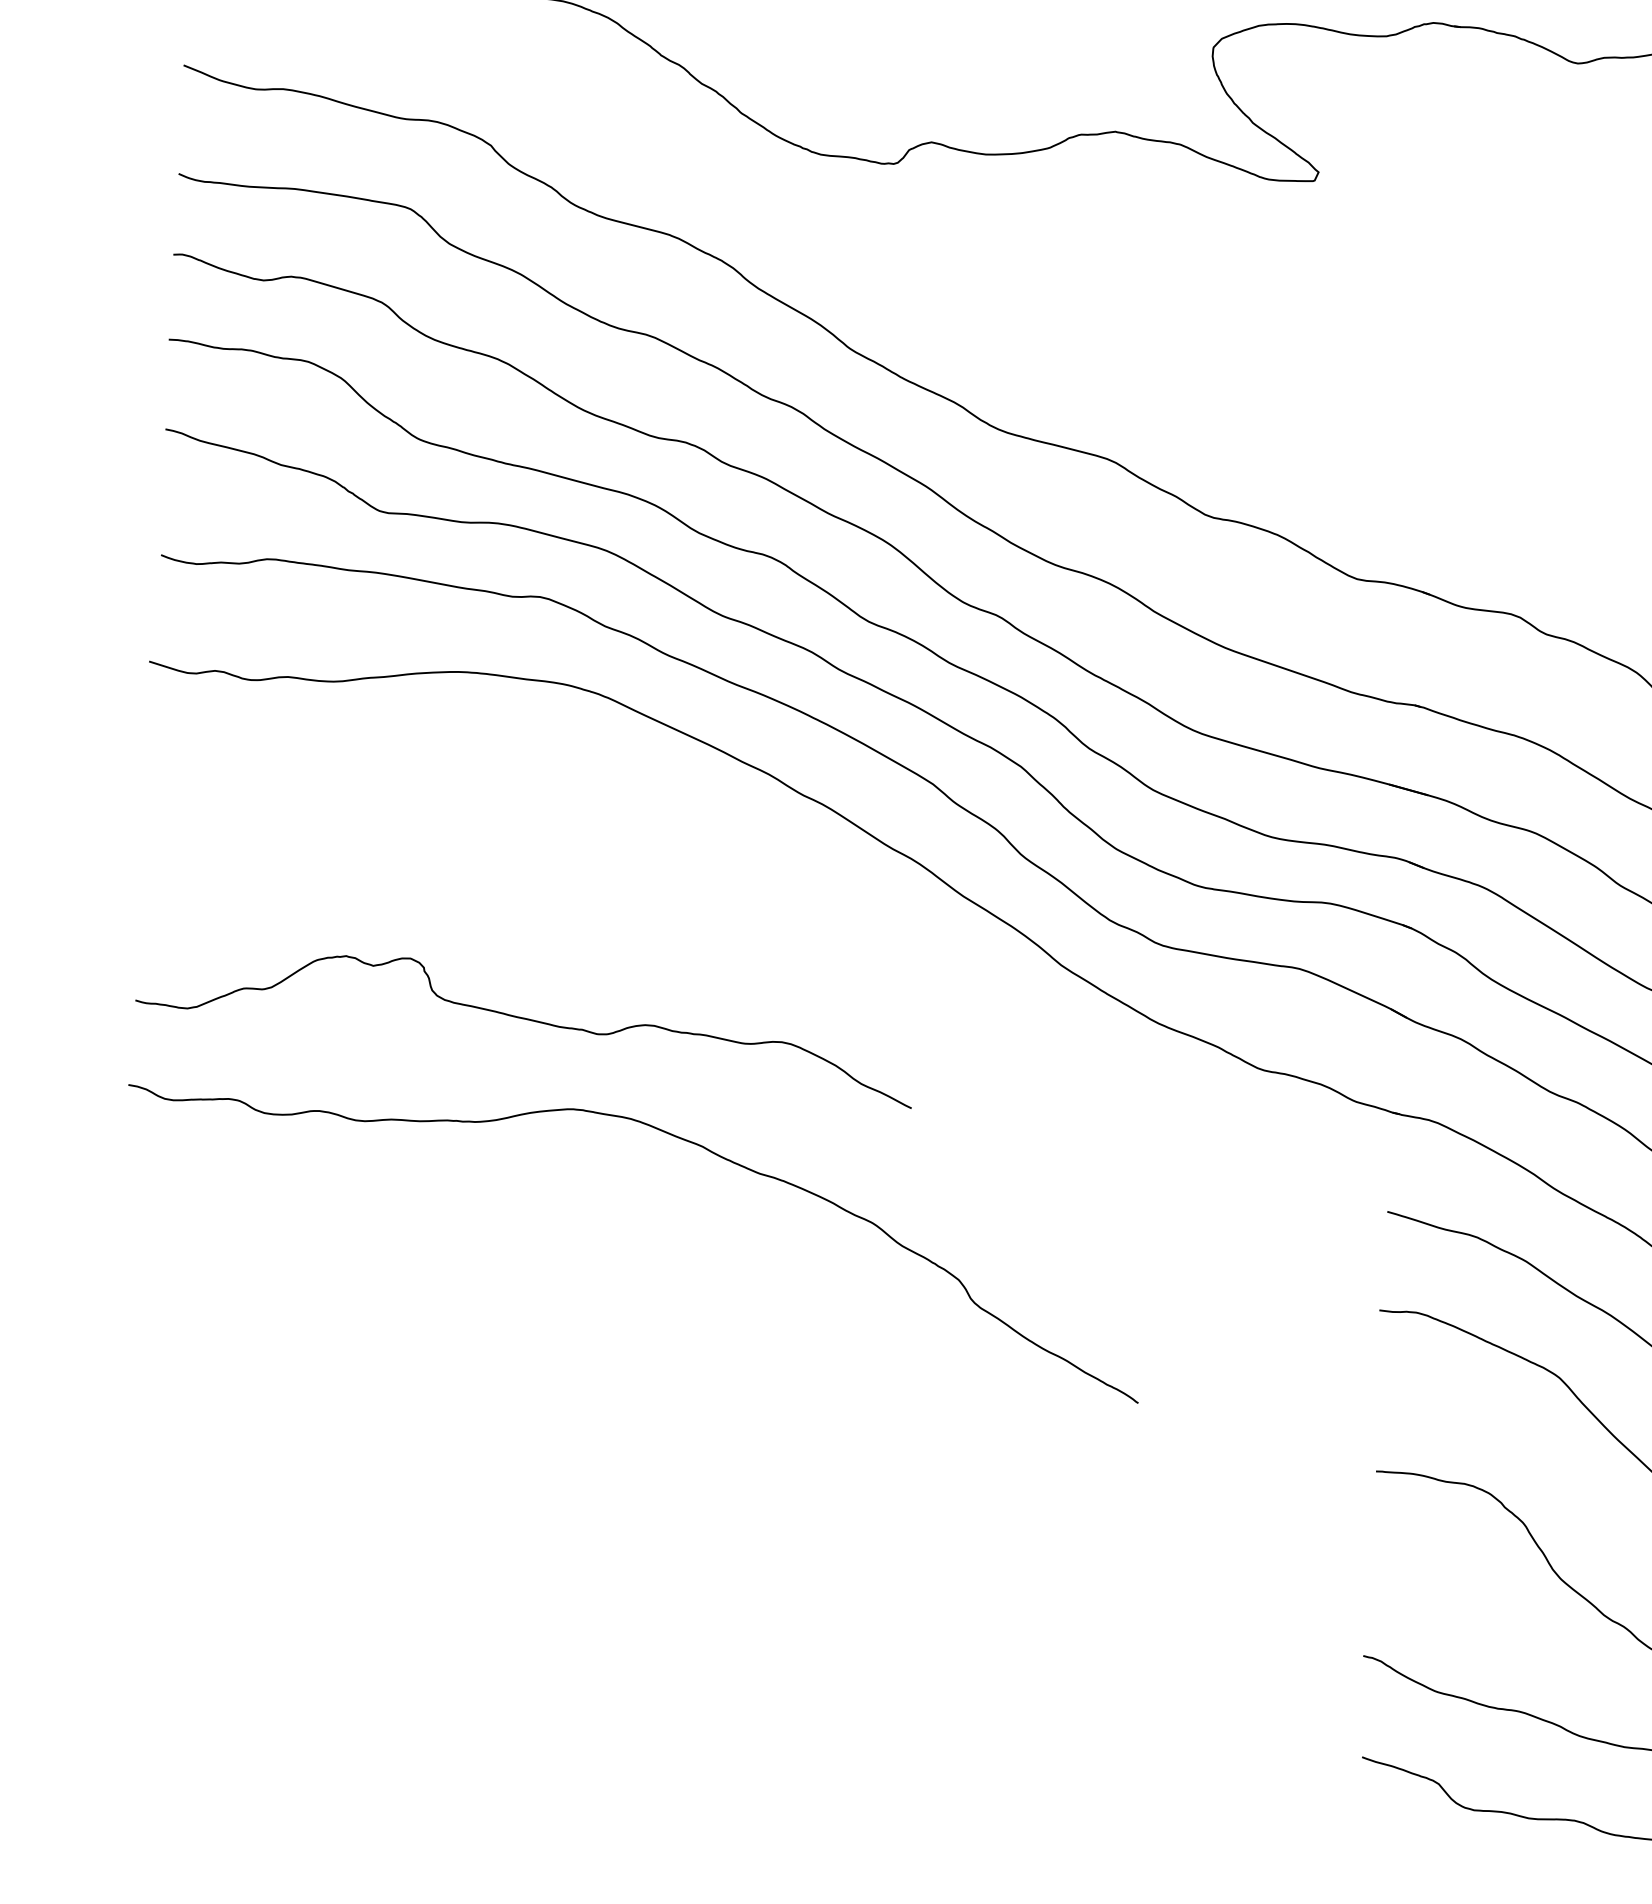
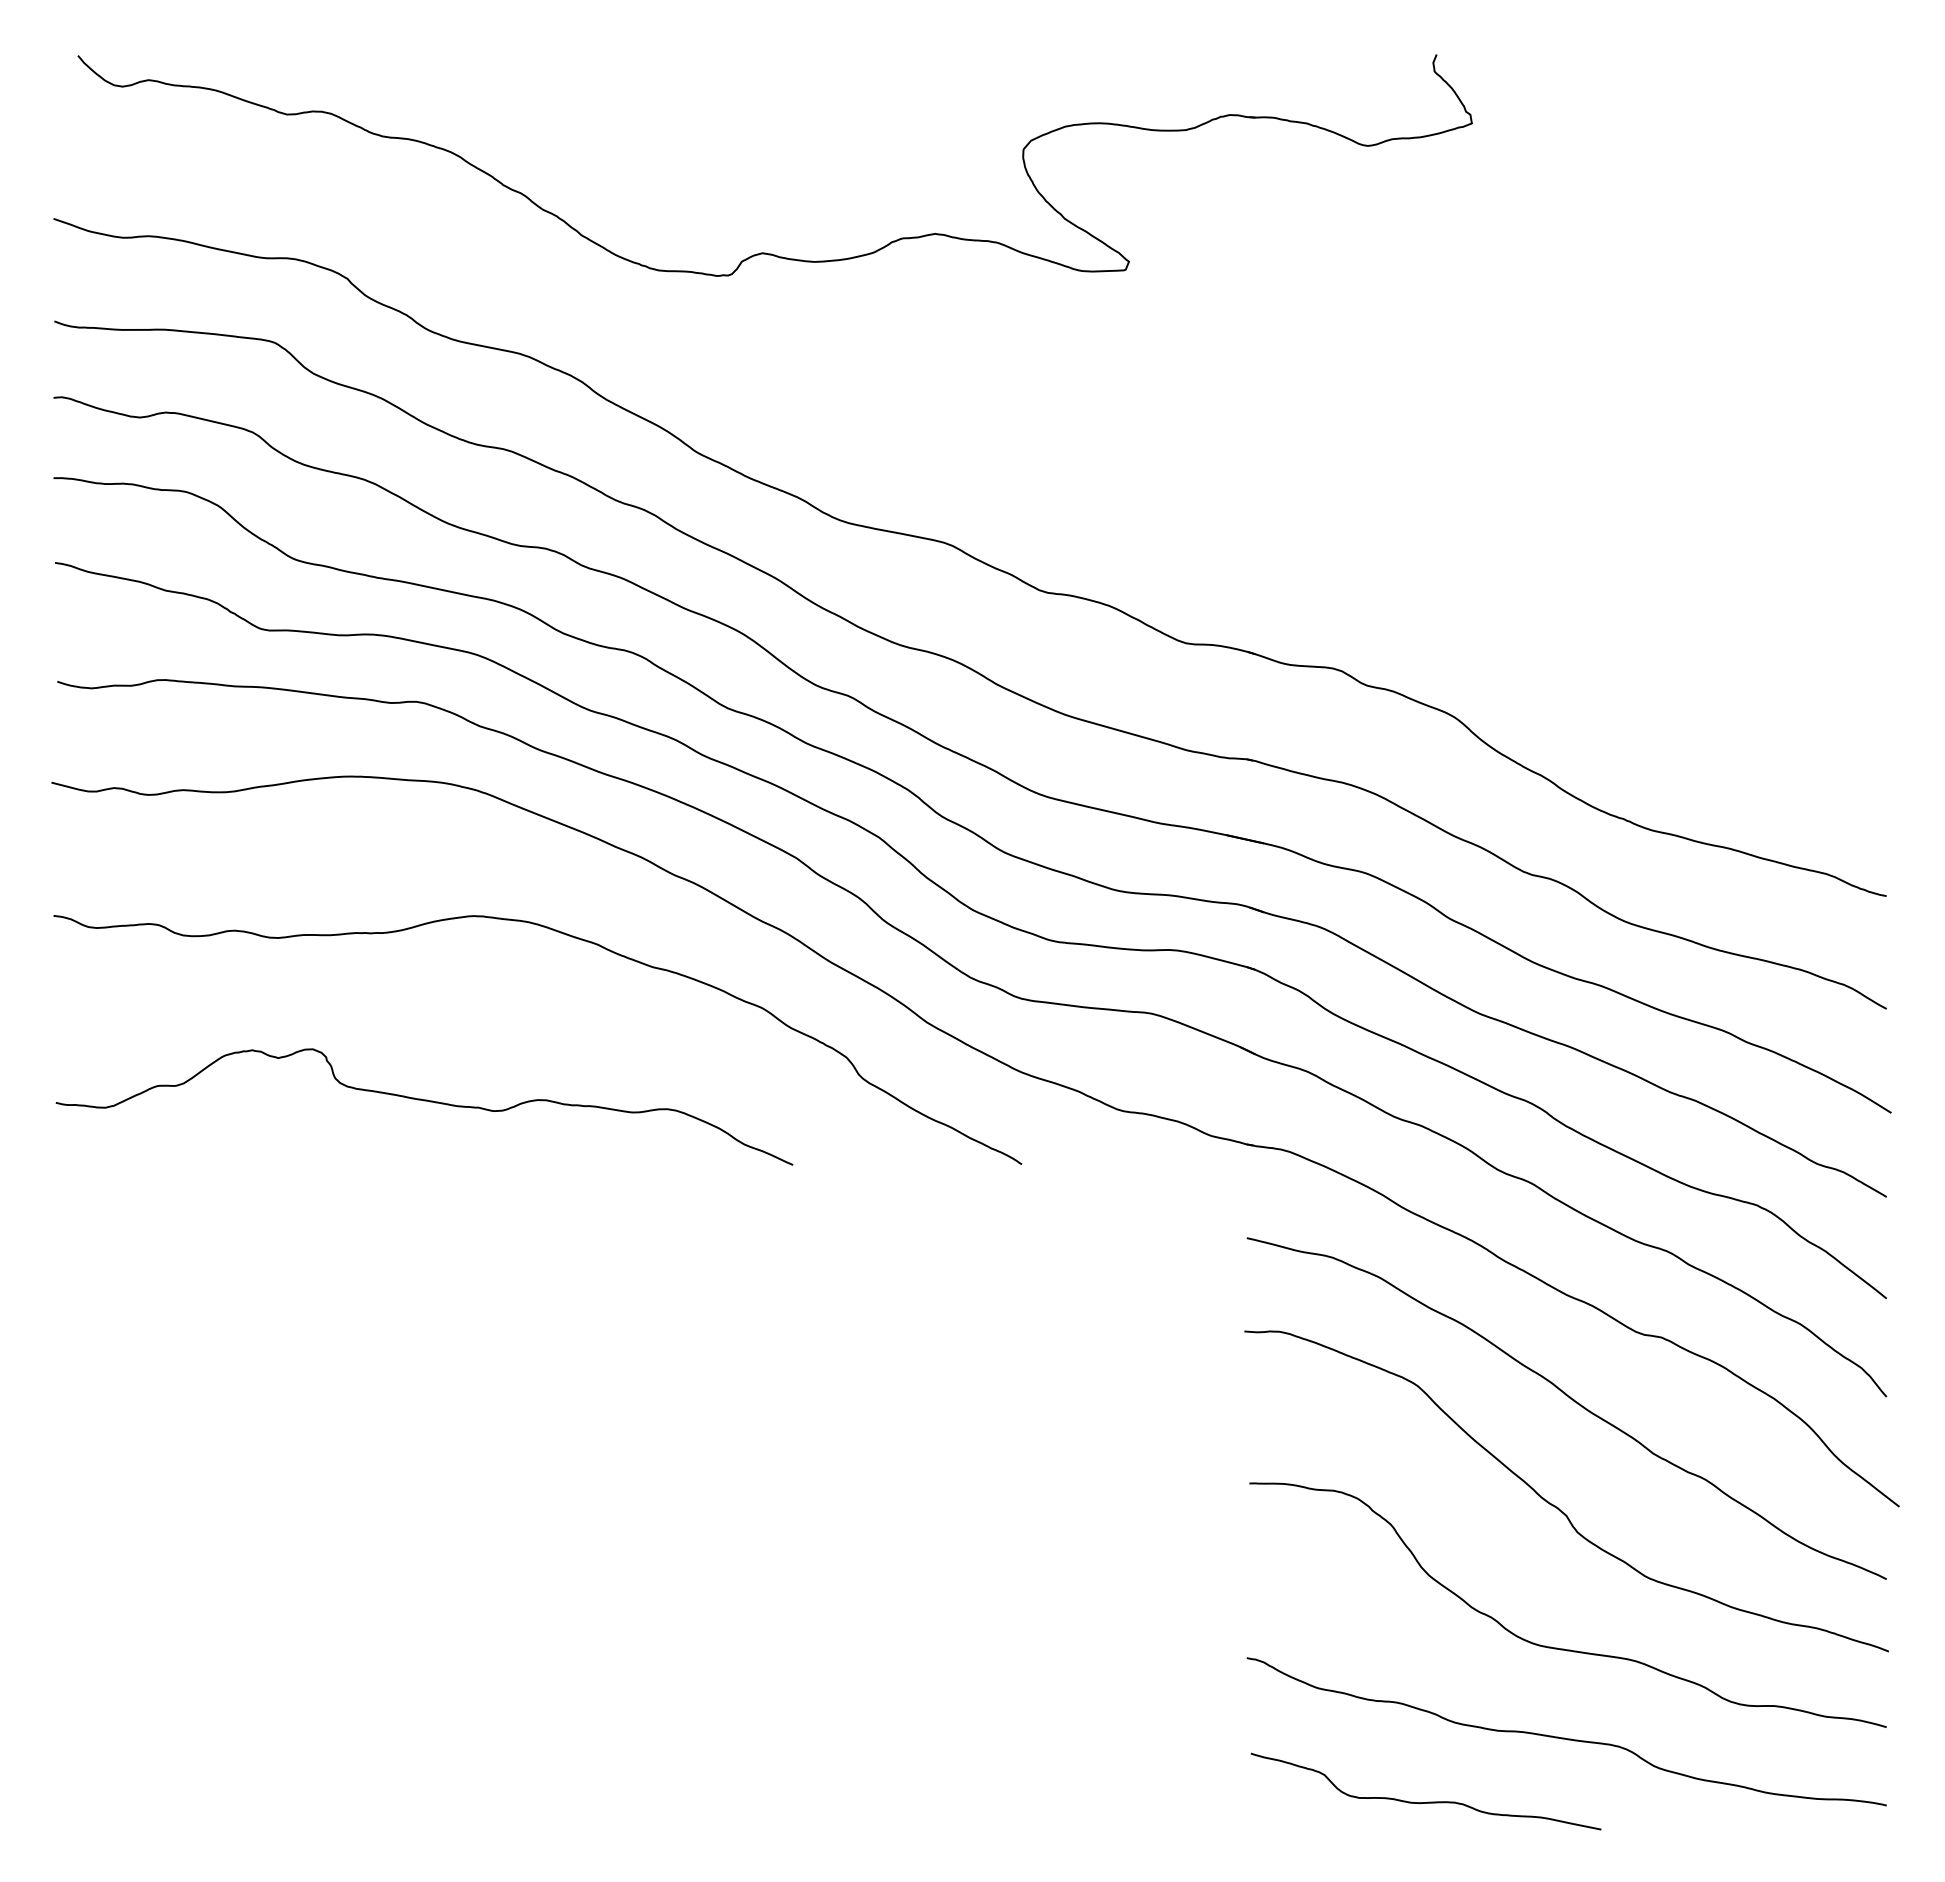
curve: (674, 1137) -> (571, 937), moved

